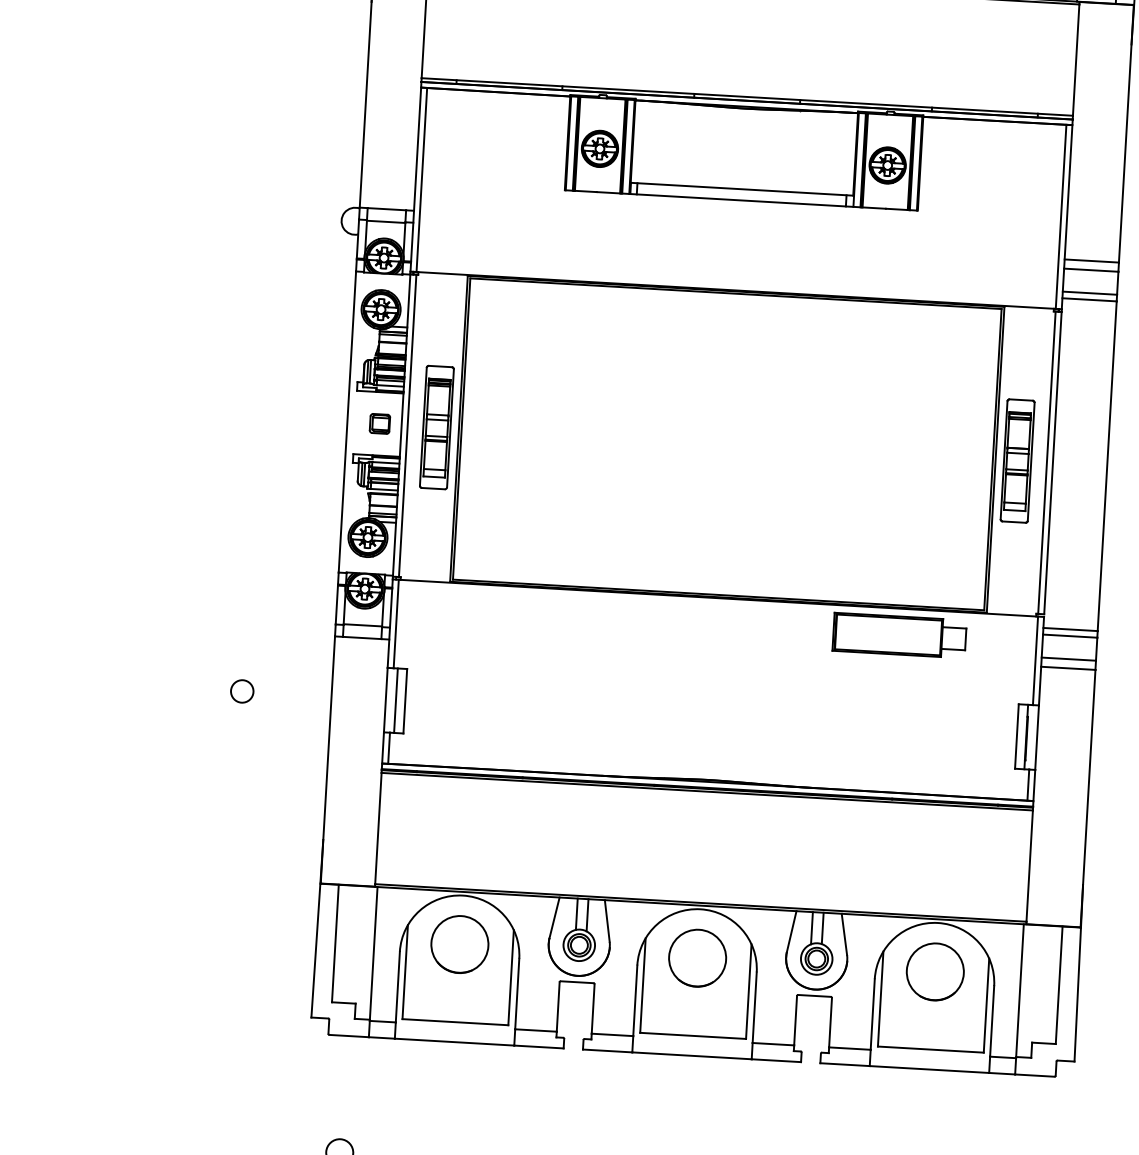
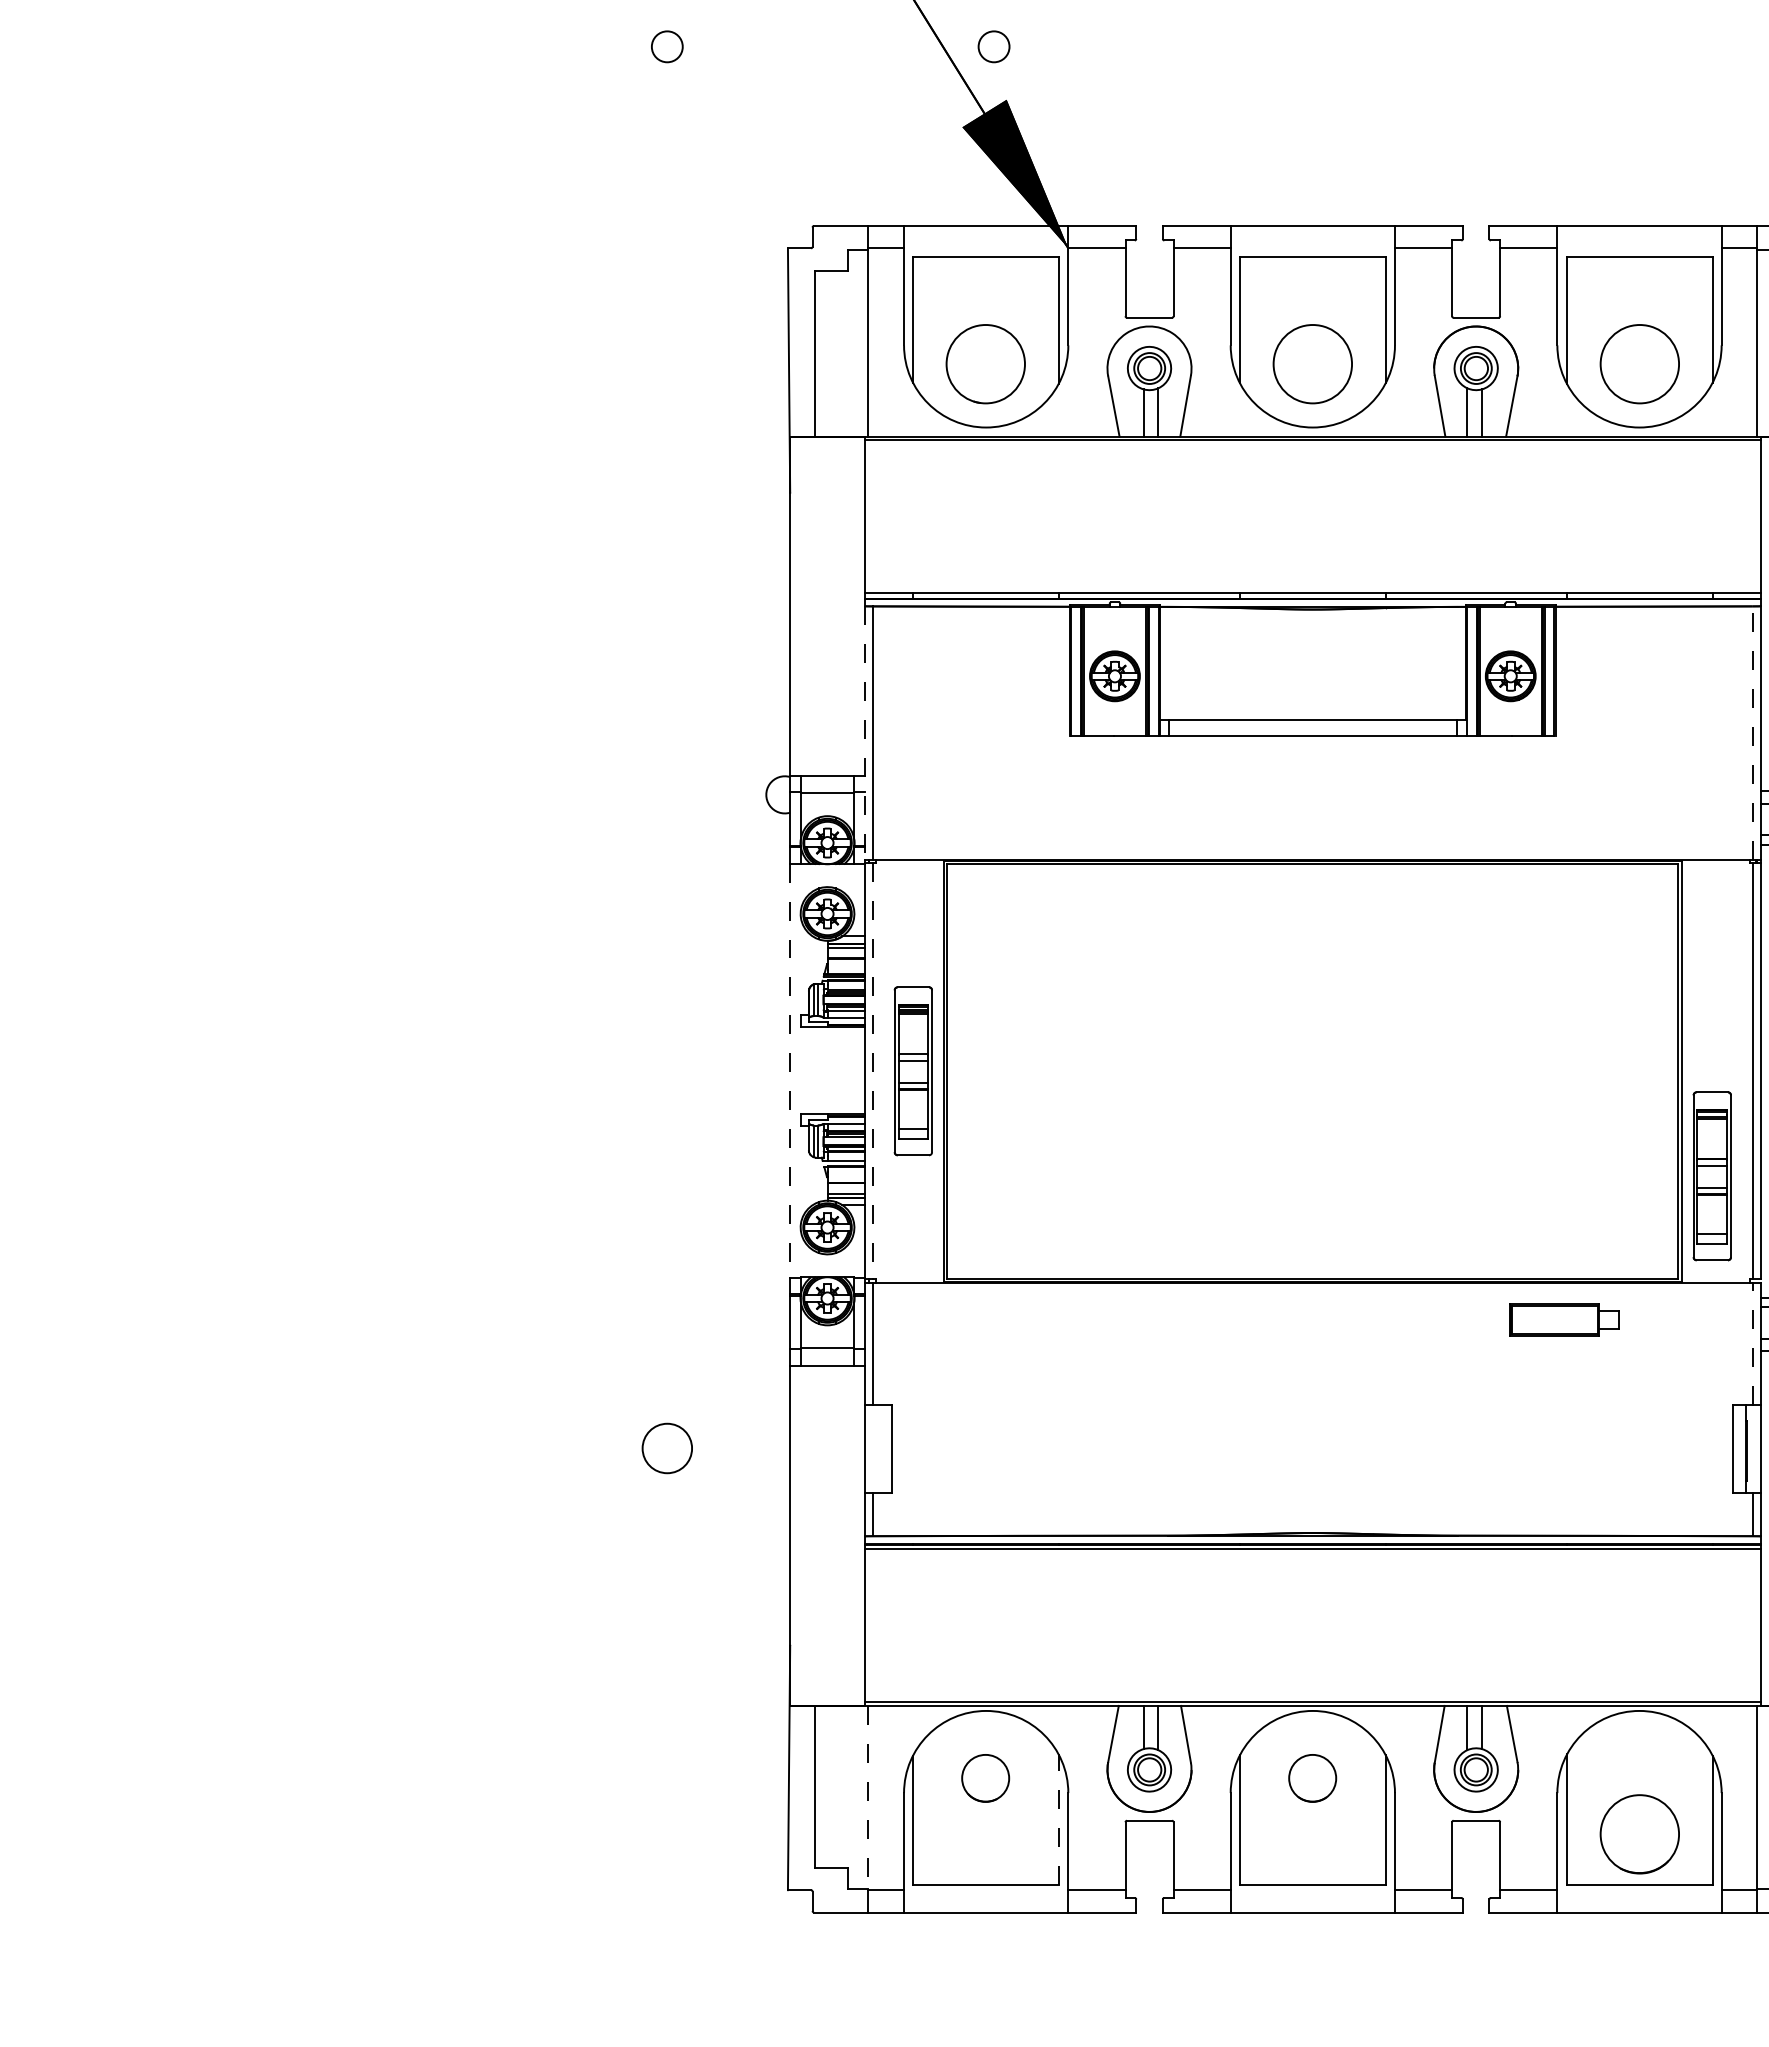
line: (415, 179) -> (864, 732), solid -> dashed
line: (1061, 217) -> (1752, 733), solid -> dashed
line: (347, 422) -> (790, 1071), solid -> dashed
part: (379, 423) -> (834, 1070), removed
line: (407, 426) -> (873, 1071), solid -> dashed
part: (1017, 461) -> (1711, 1176), moved
part: (899, 635) -> (1563, 1319), size x0.6
line: (1035, 660) -> (1752, 1343), solid -> dashed
circle: (241, 691) -> (666, 1448), size x1.6
line: (395, 700) -> (878, 1448), removed
circle: (459, 944) -> (985, 1778), size x0.6
line: (373, 954) -> (868, 1798), solid -> dashed
circle: (697, 958) -> (1312, 1778), size x0.6
circle: (935, 972) -> (1639, 1834), moved
line: (511, 977) -> (1058, 1819), solid -> dashed

